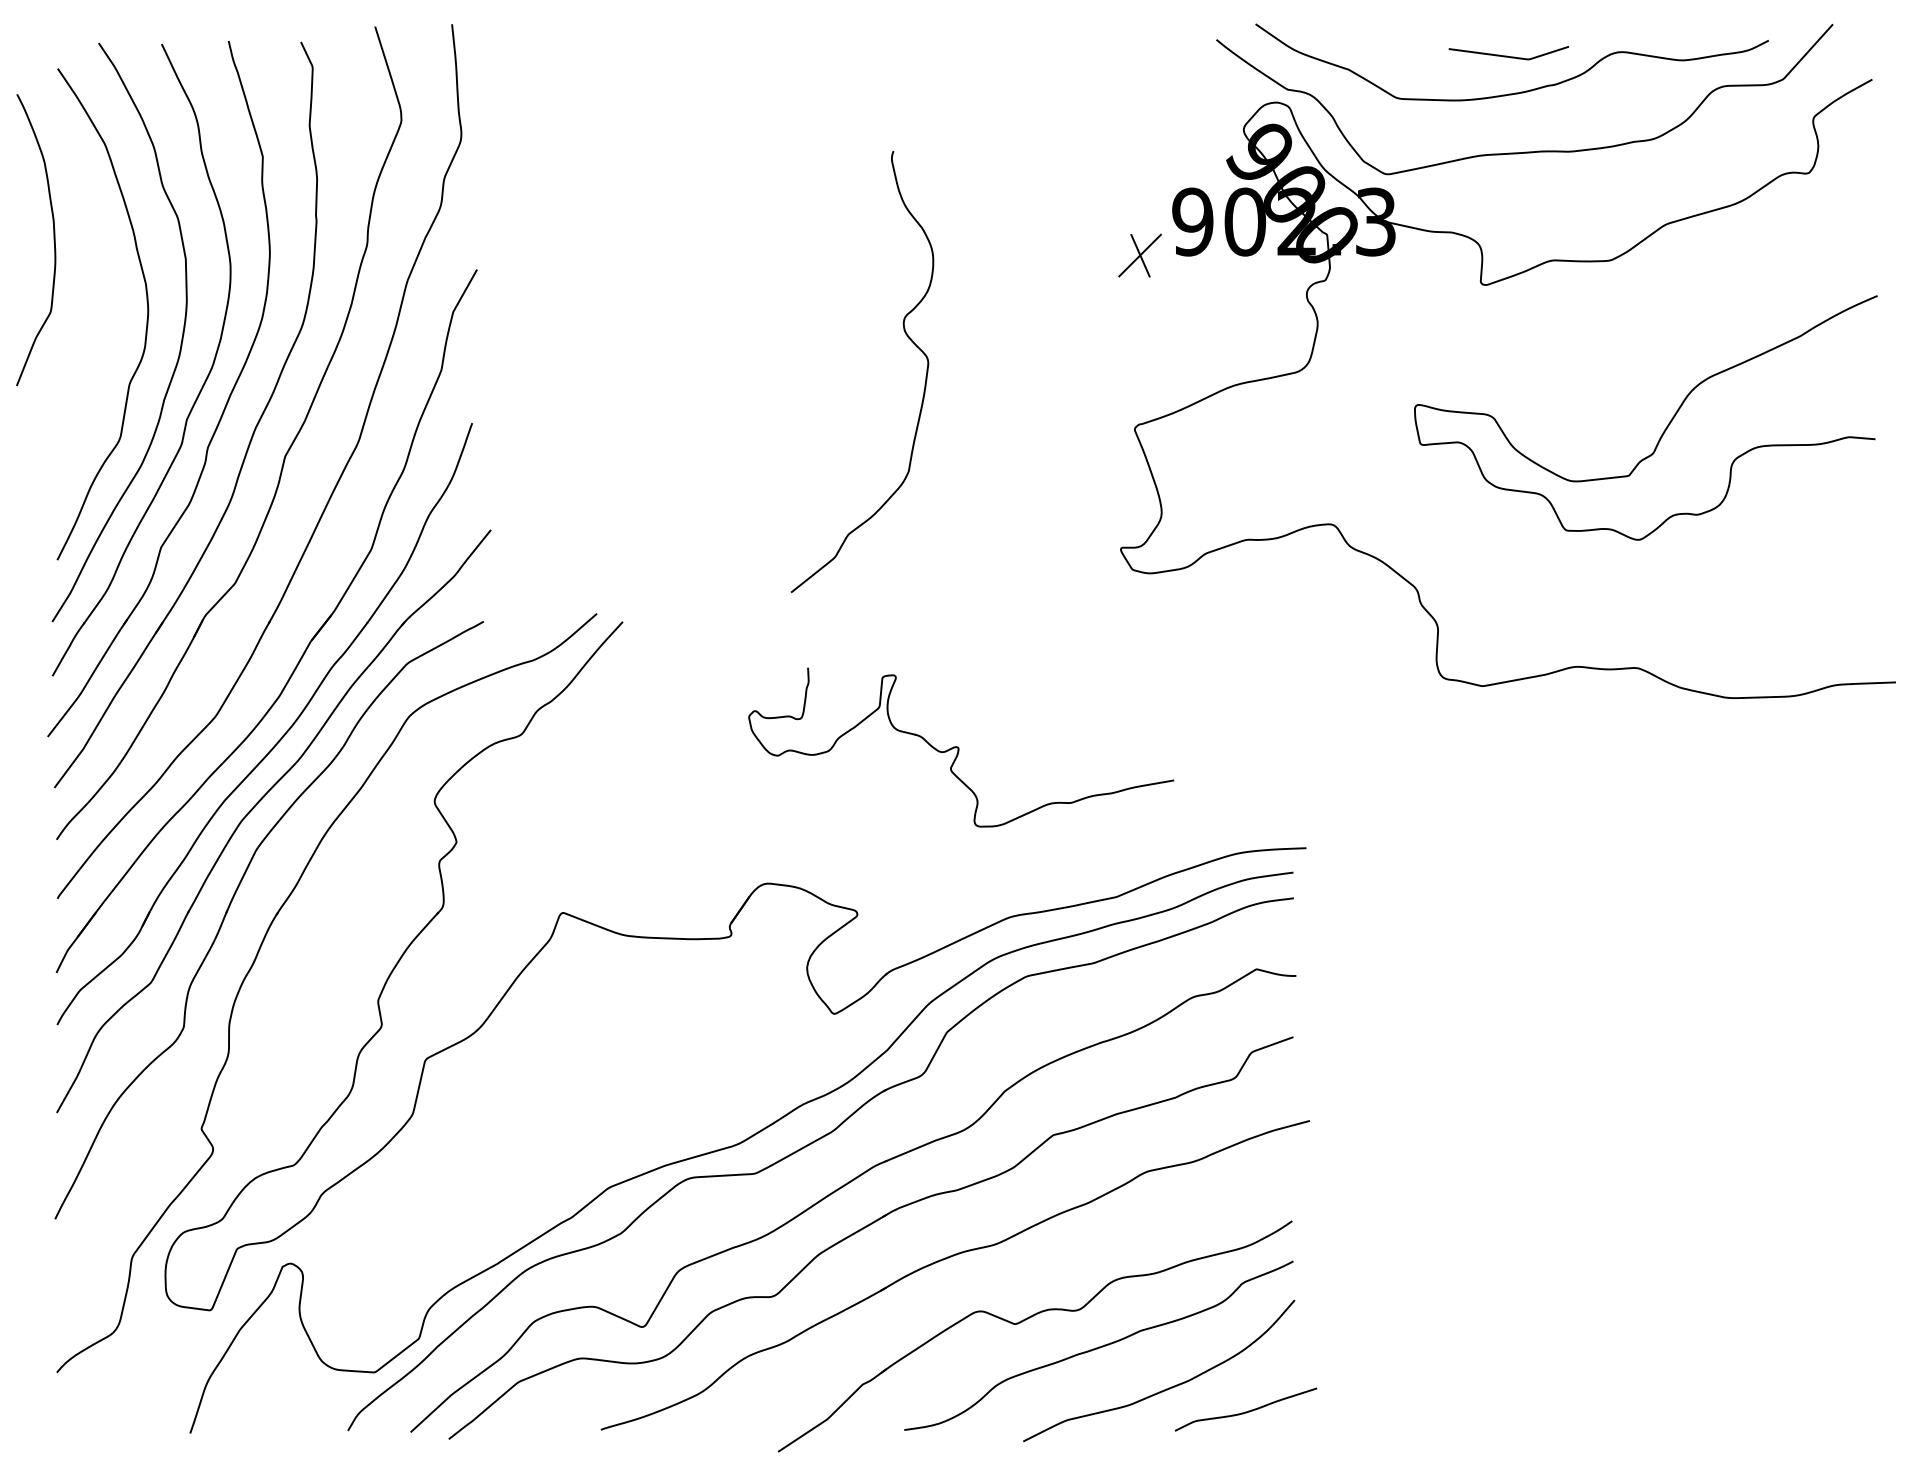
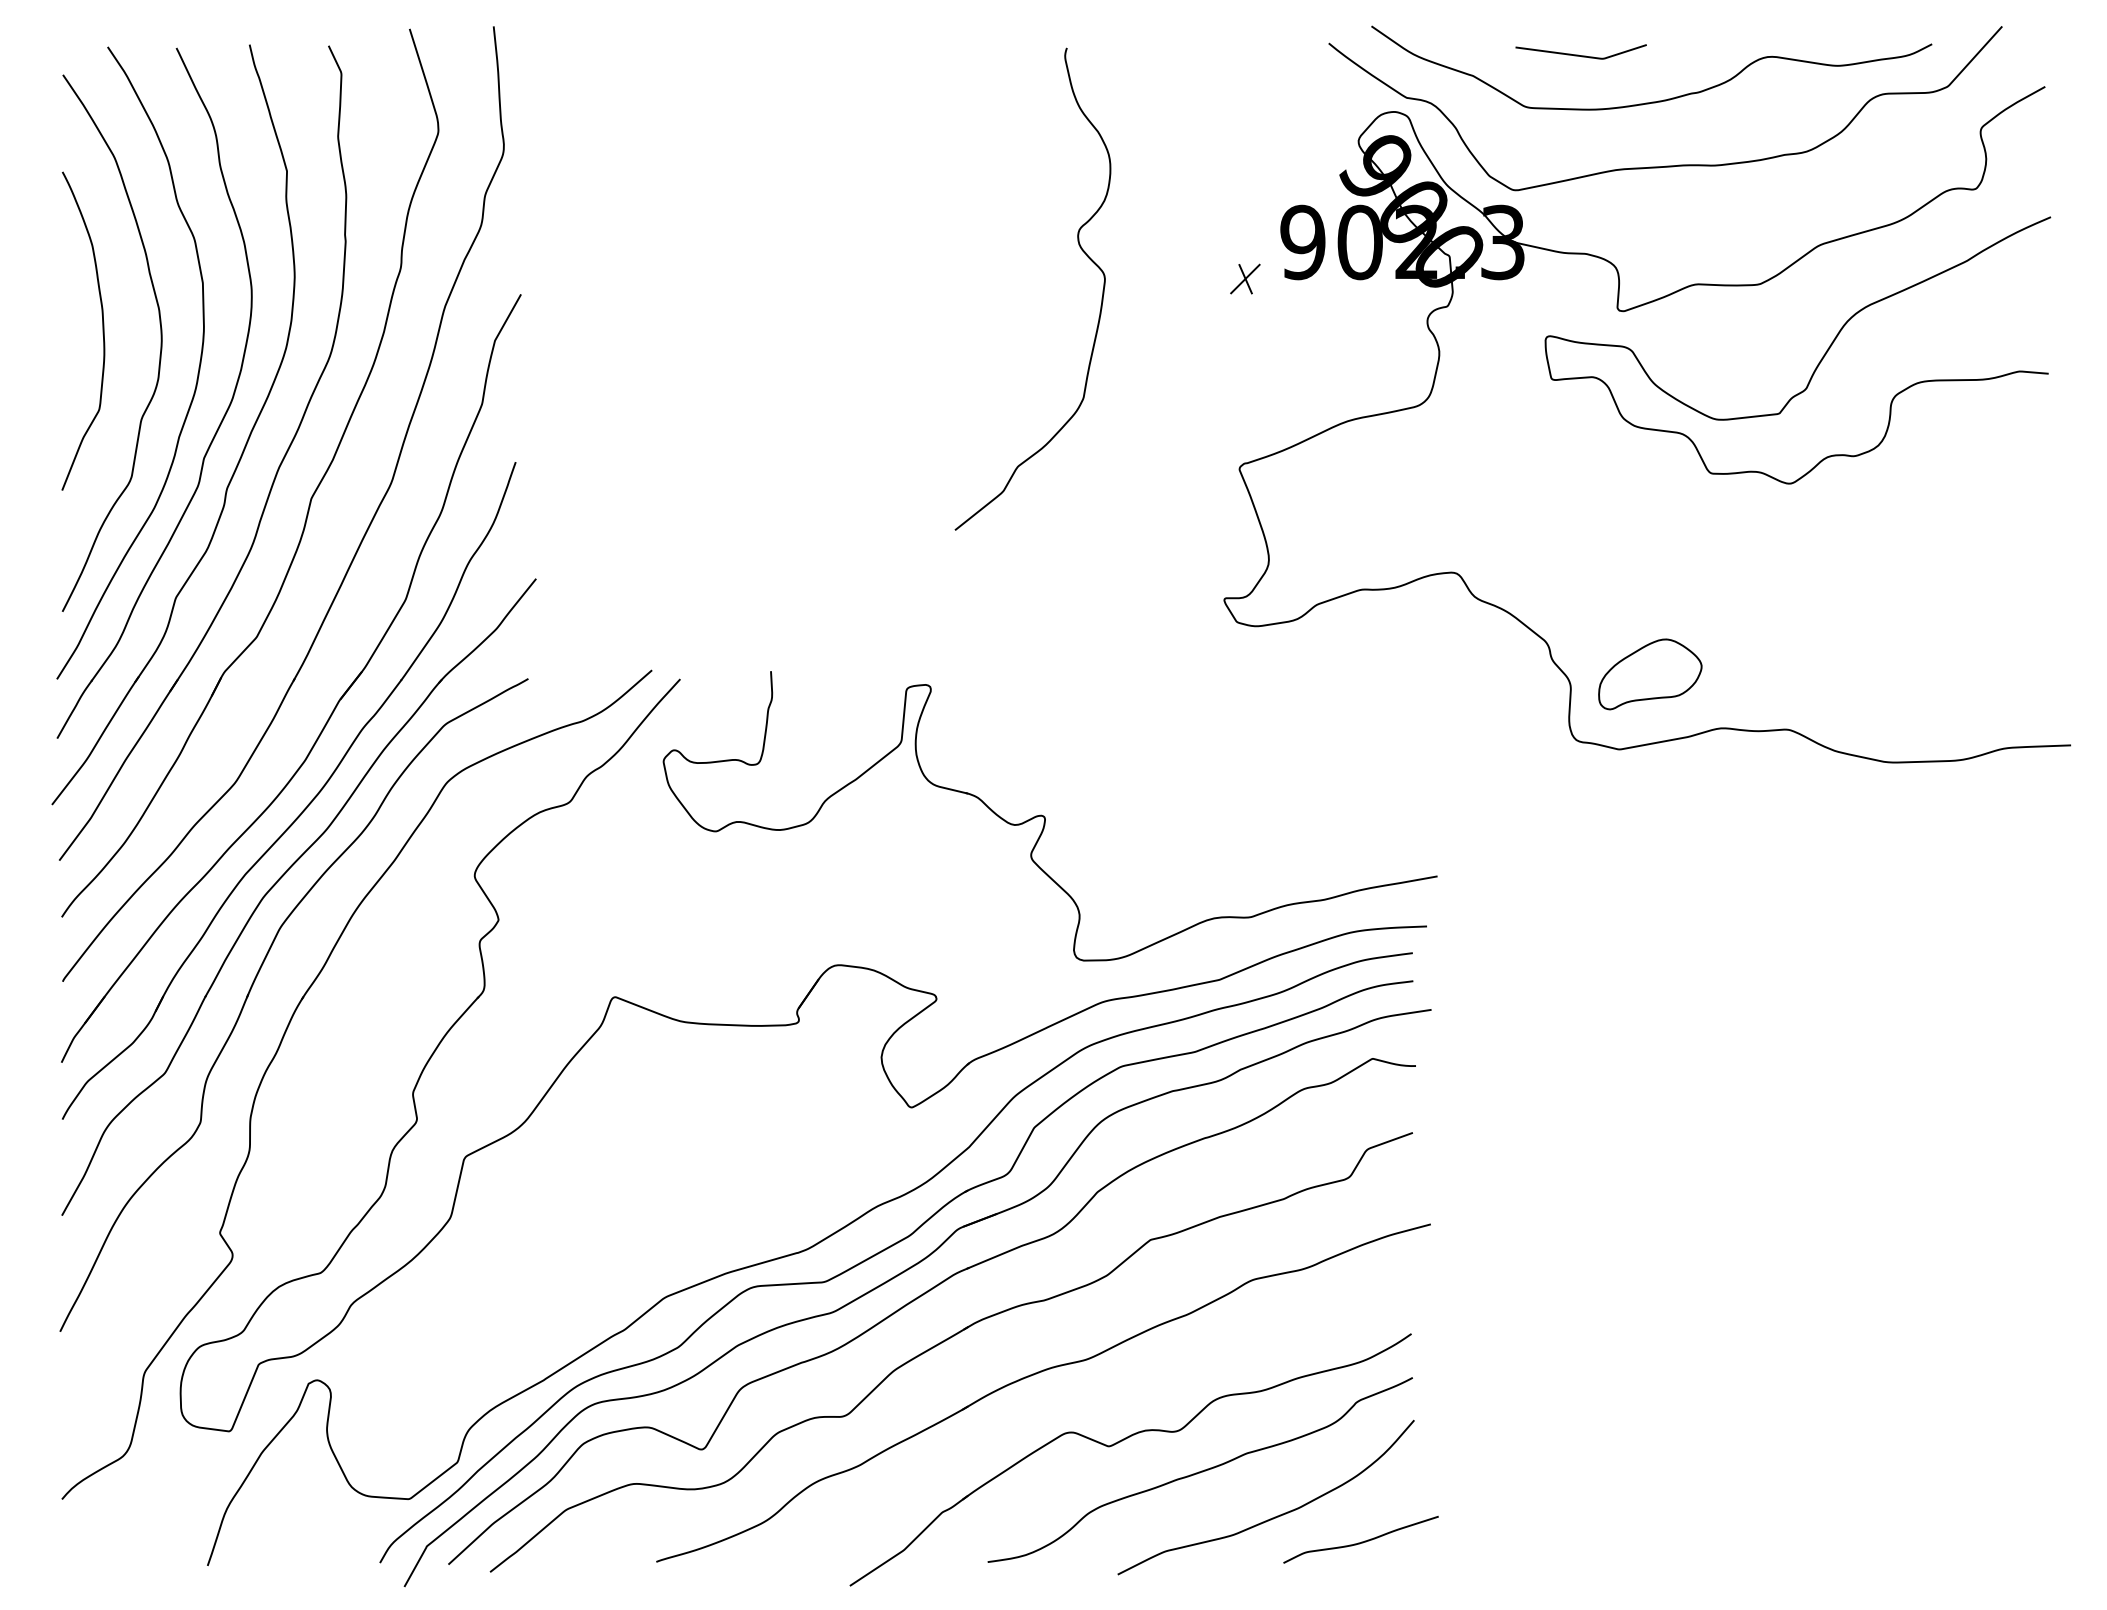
curve: (1506, 55) -> (1578, 54), moved
curve: (53, 239) -> (102, 330), moved
part: (1140, 255) -> (1245, 278), size x0.62
curve: (906, 336) -> (1081, 250), moved
curve: (1663, 430) -> (1817, 364), moved
part: (1510, 617) -> (1650, 674), added
part: (960, 747) -> (1049, 816), size x1.67
part: (825, 1166) -> (901, 1274), added

